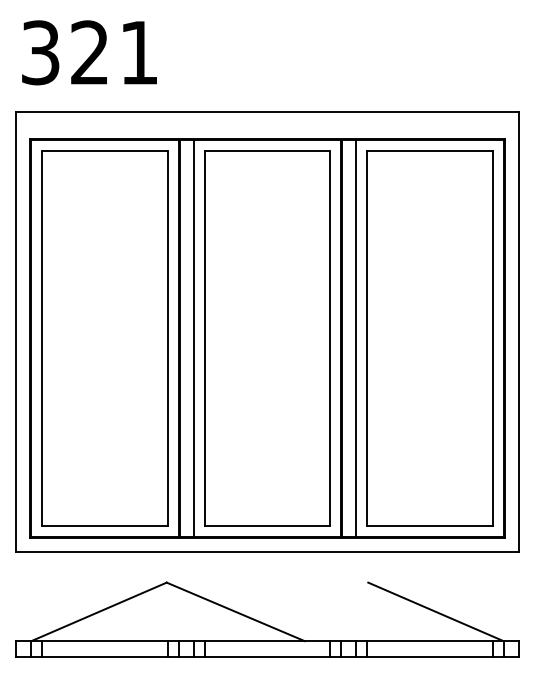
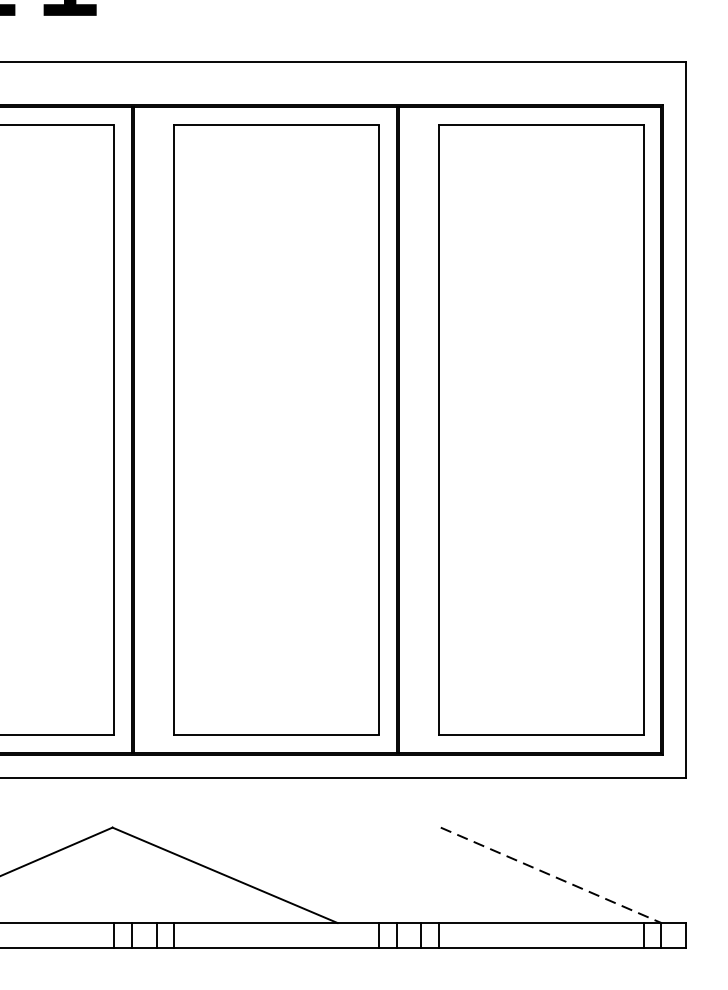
line: (193, 338) -> (156, 430), removed
line: (356, 338) -> (421, 430), removed
line: (435, 611) -> (550, 874), solid -> dashed

